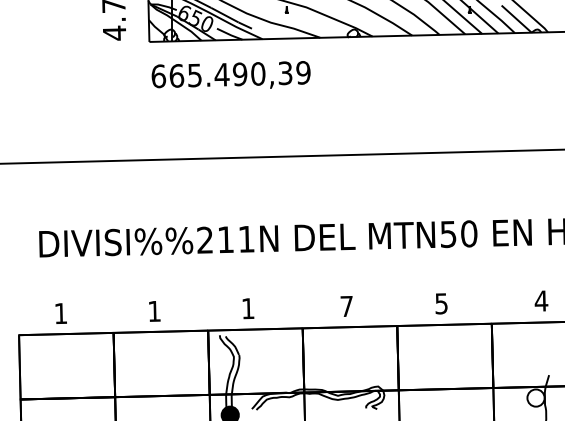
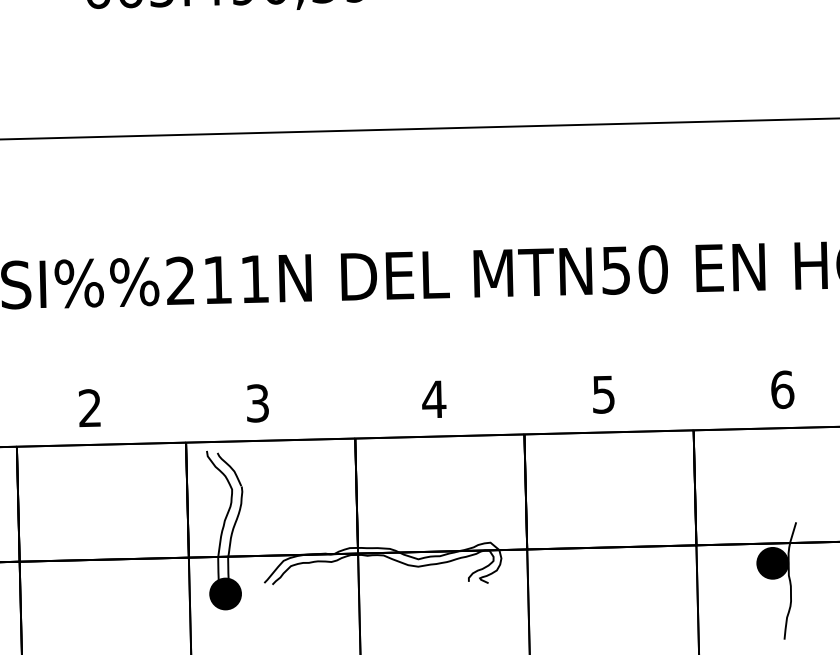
text: (541, 300) -> (782, 388), 4 -> 6
text: (346, 306) -> (433, 399), 7 -> 4
text: (248, 308) -> (258, 403), 1 -> 3
text: (154, 310) -> (90, 406), 1 -> 2
fill: (535, 397) -> (771, 562), added

